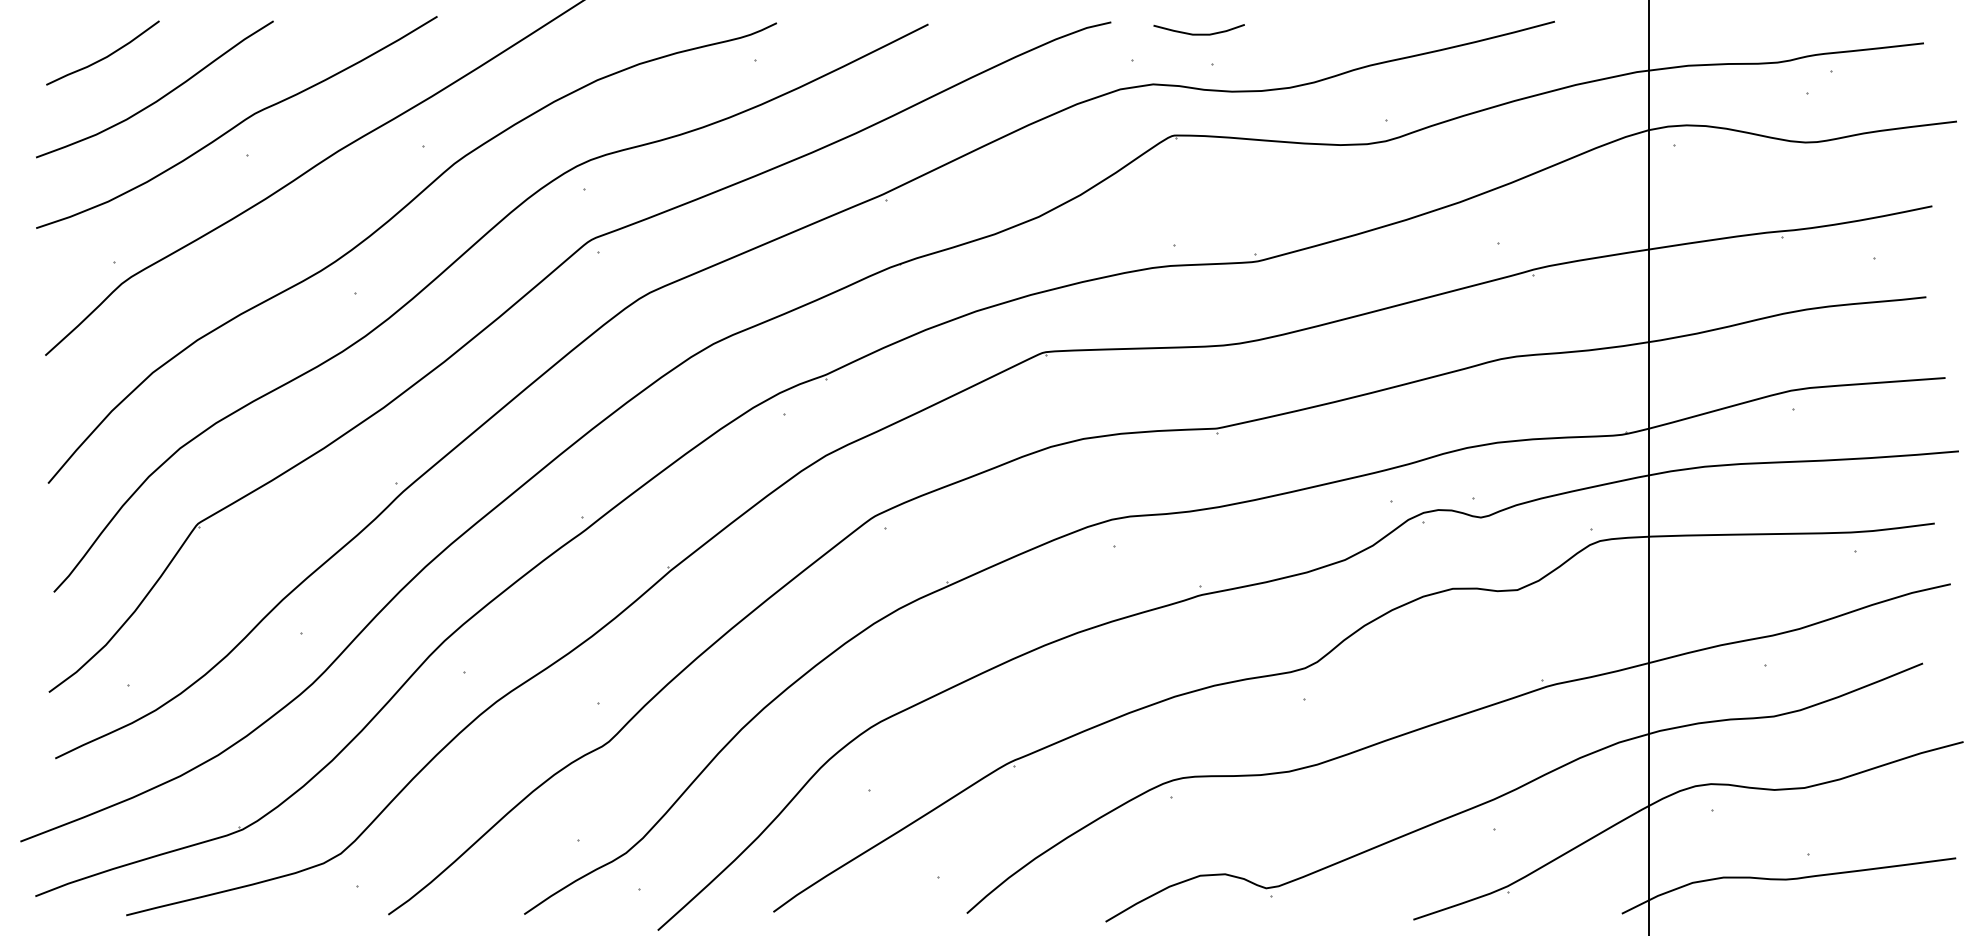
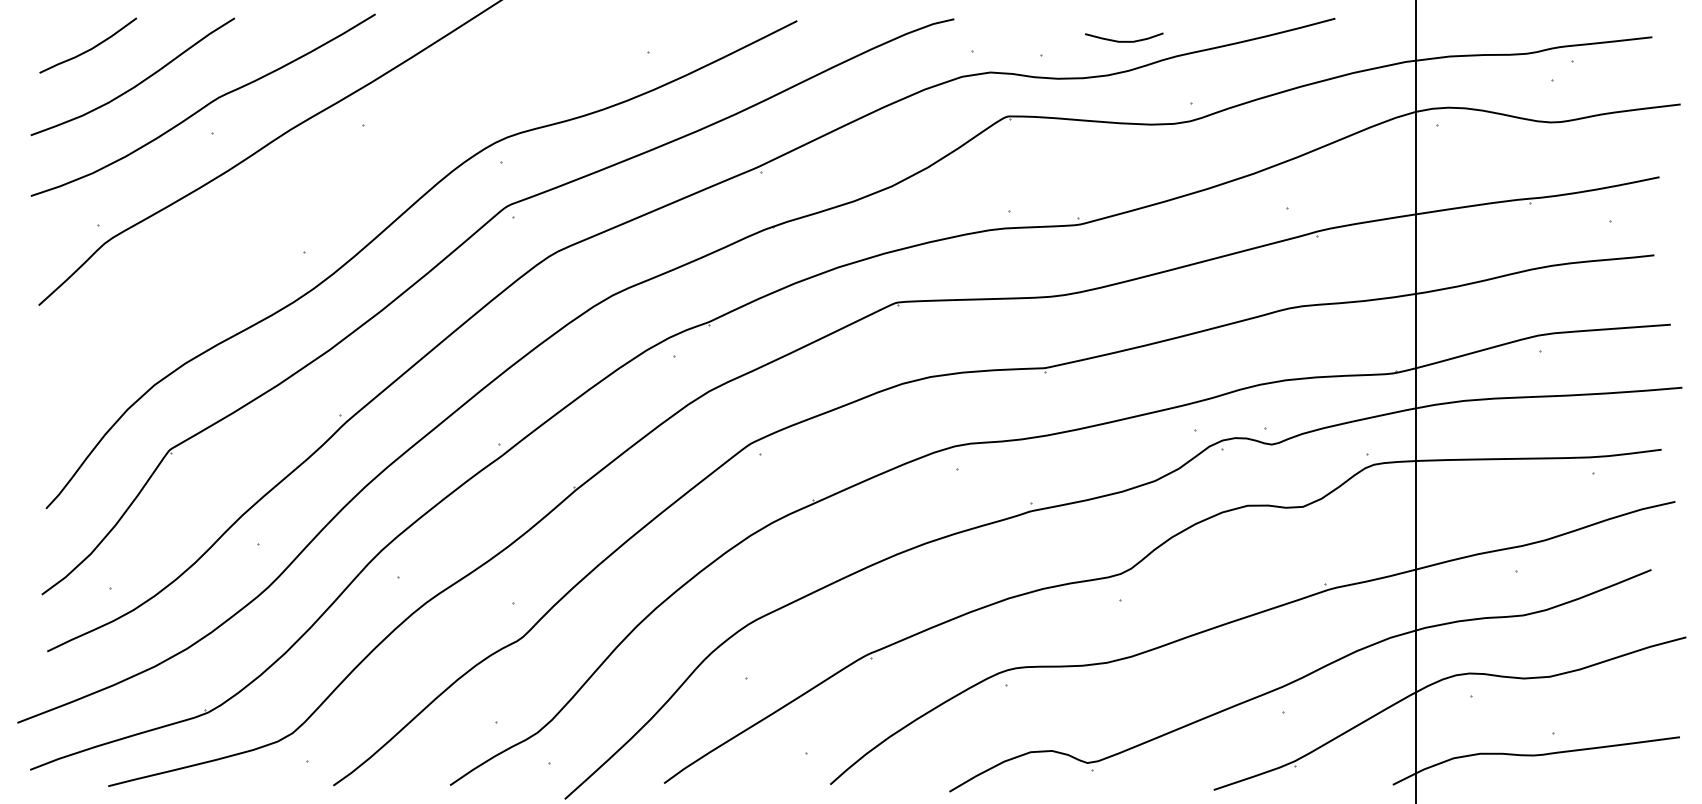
curve: (1198, 33) -> (1123, 40), moved
curve: (387, 223) -> (332, 191), removed

